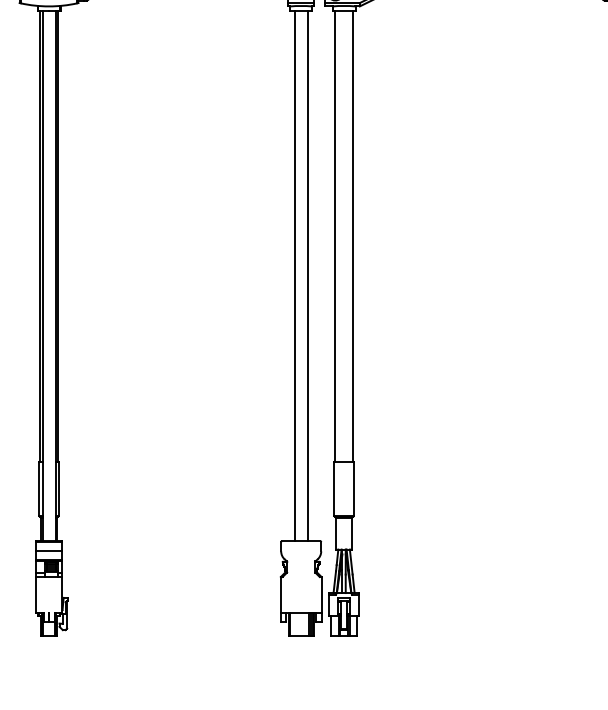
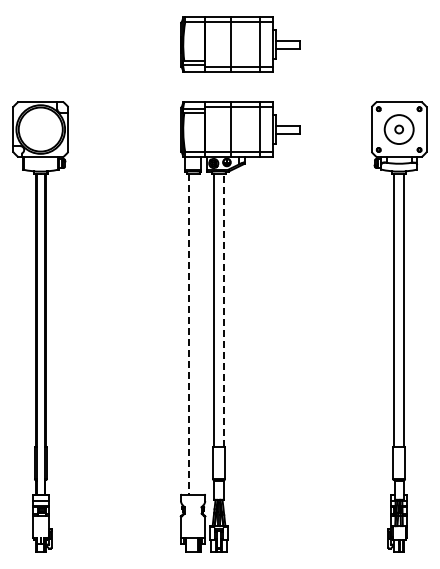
line: (353, 236) -> (224, 310), solid -> dashed
line: (295, 275) -> (189, 334), solid -> dashed
line: (308, 275) -> (197, 334), removed

